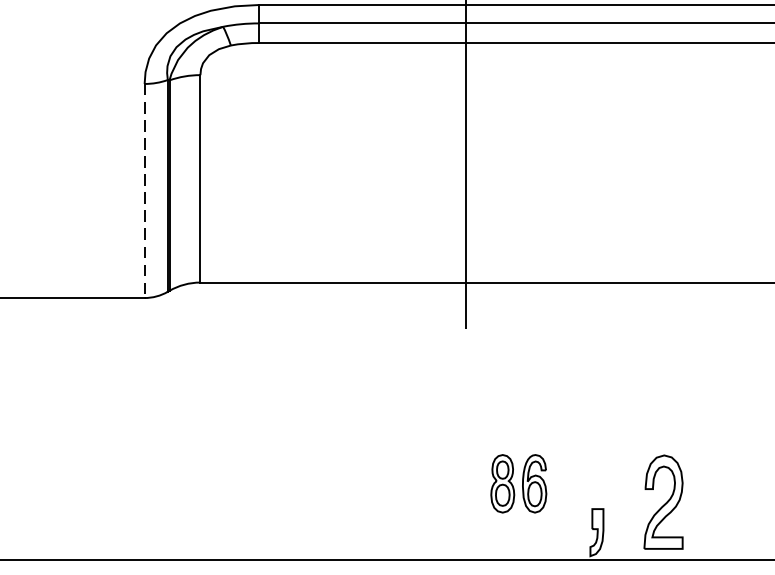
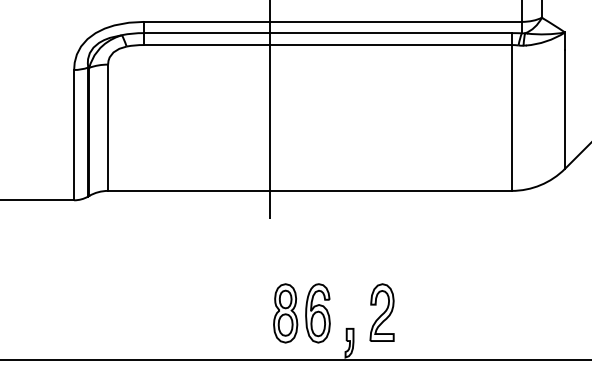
line: (145, 191) -> (74, 135), dashed -> solid
part: (518, 483) -> (301, 313), size x1.67
part: (662, 501) -> (381, 312), moved

